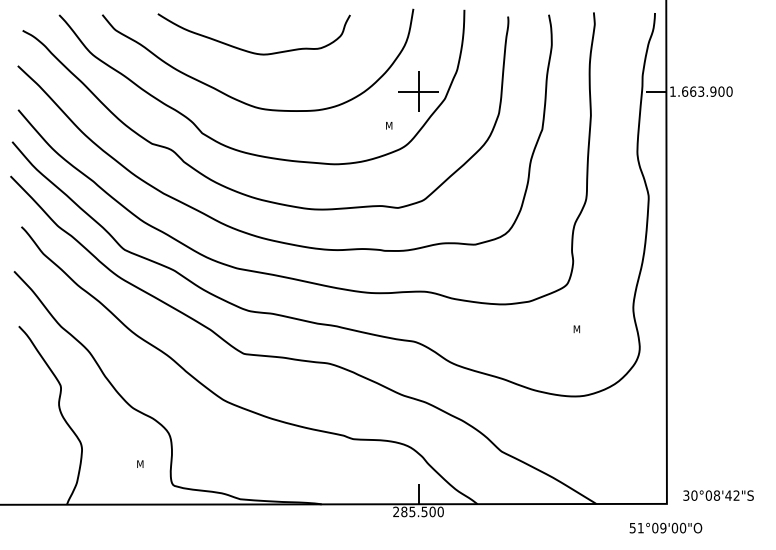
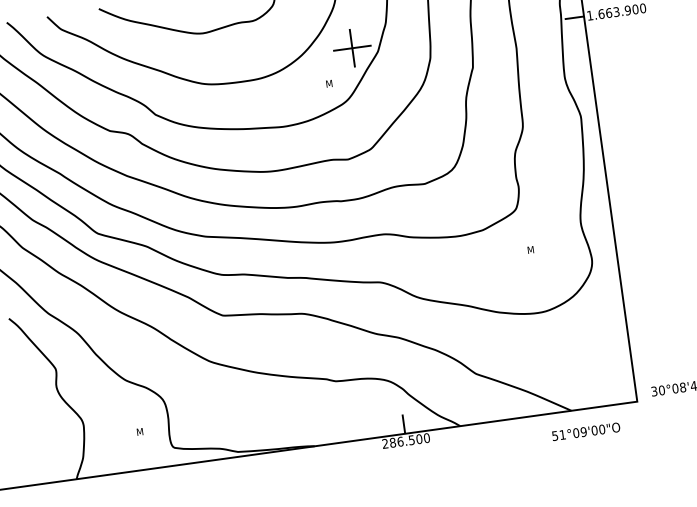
text: (412, 511) -> (400, 441), 285.500 -> 286.500
text: (665, 527) -> (585, 431), moved

